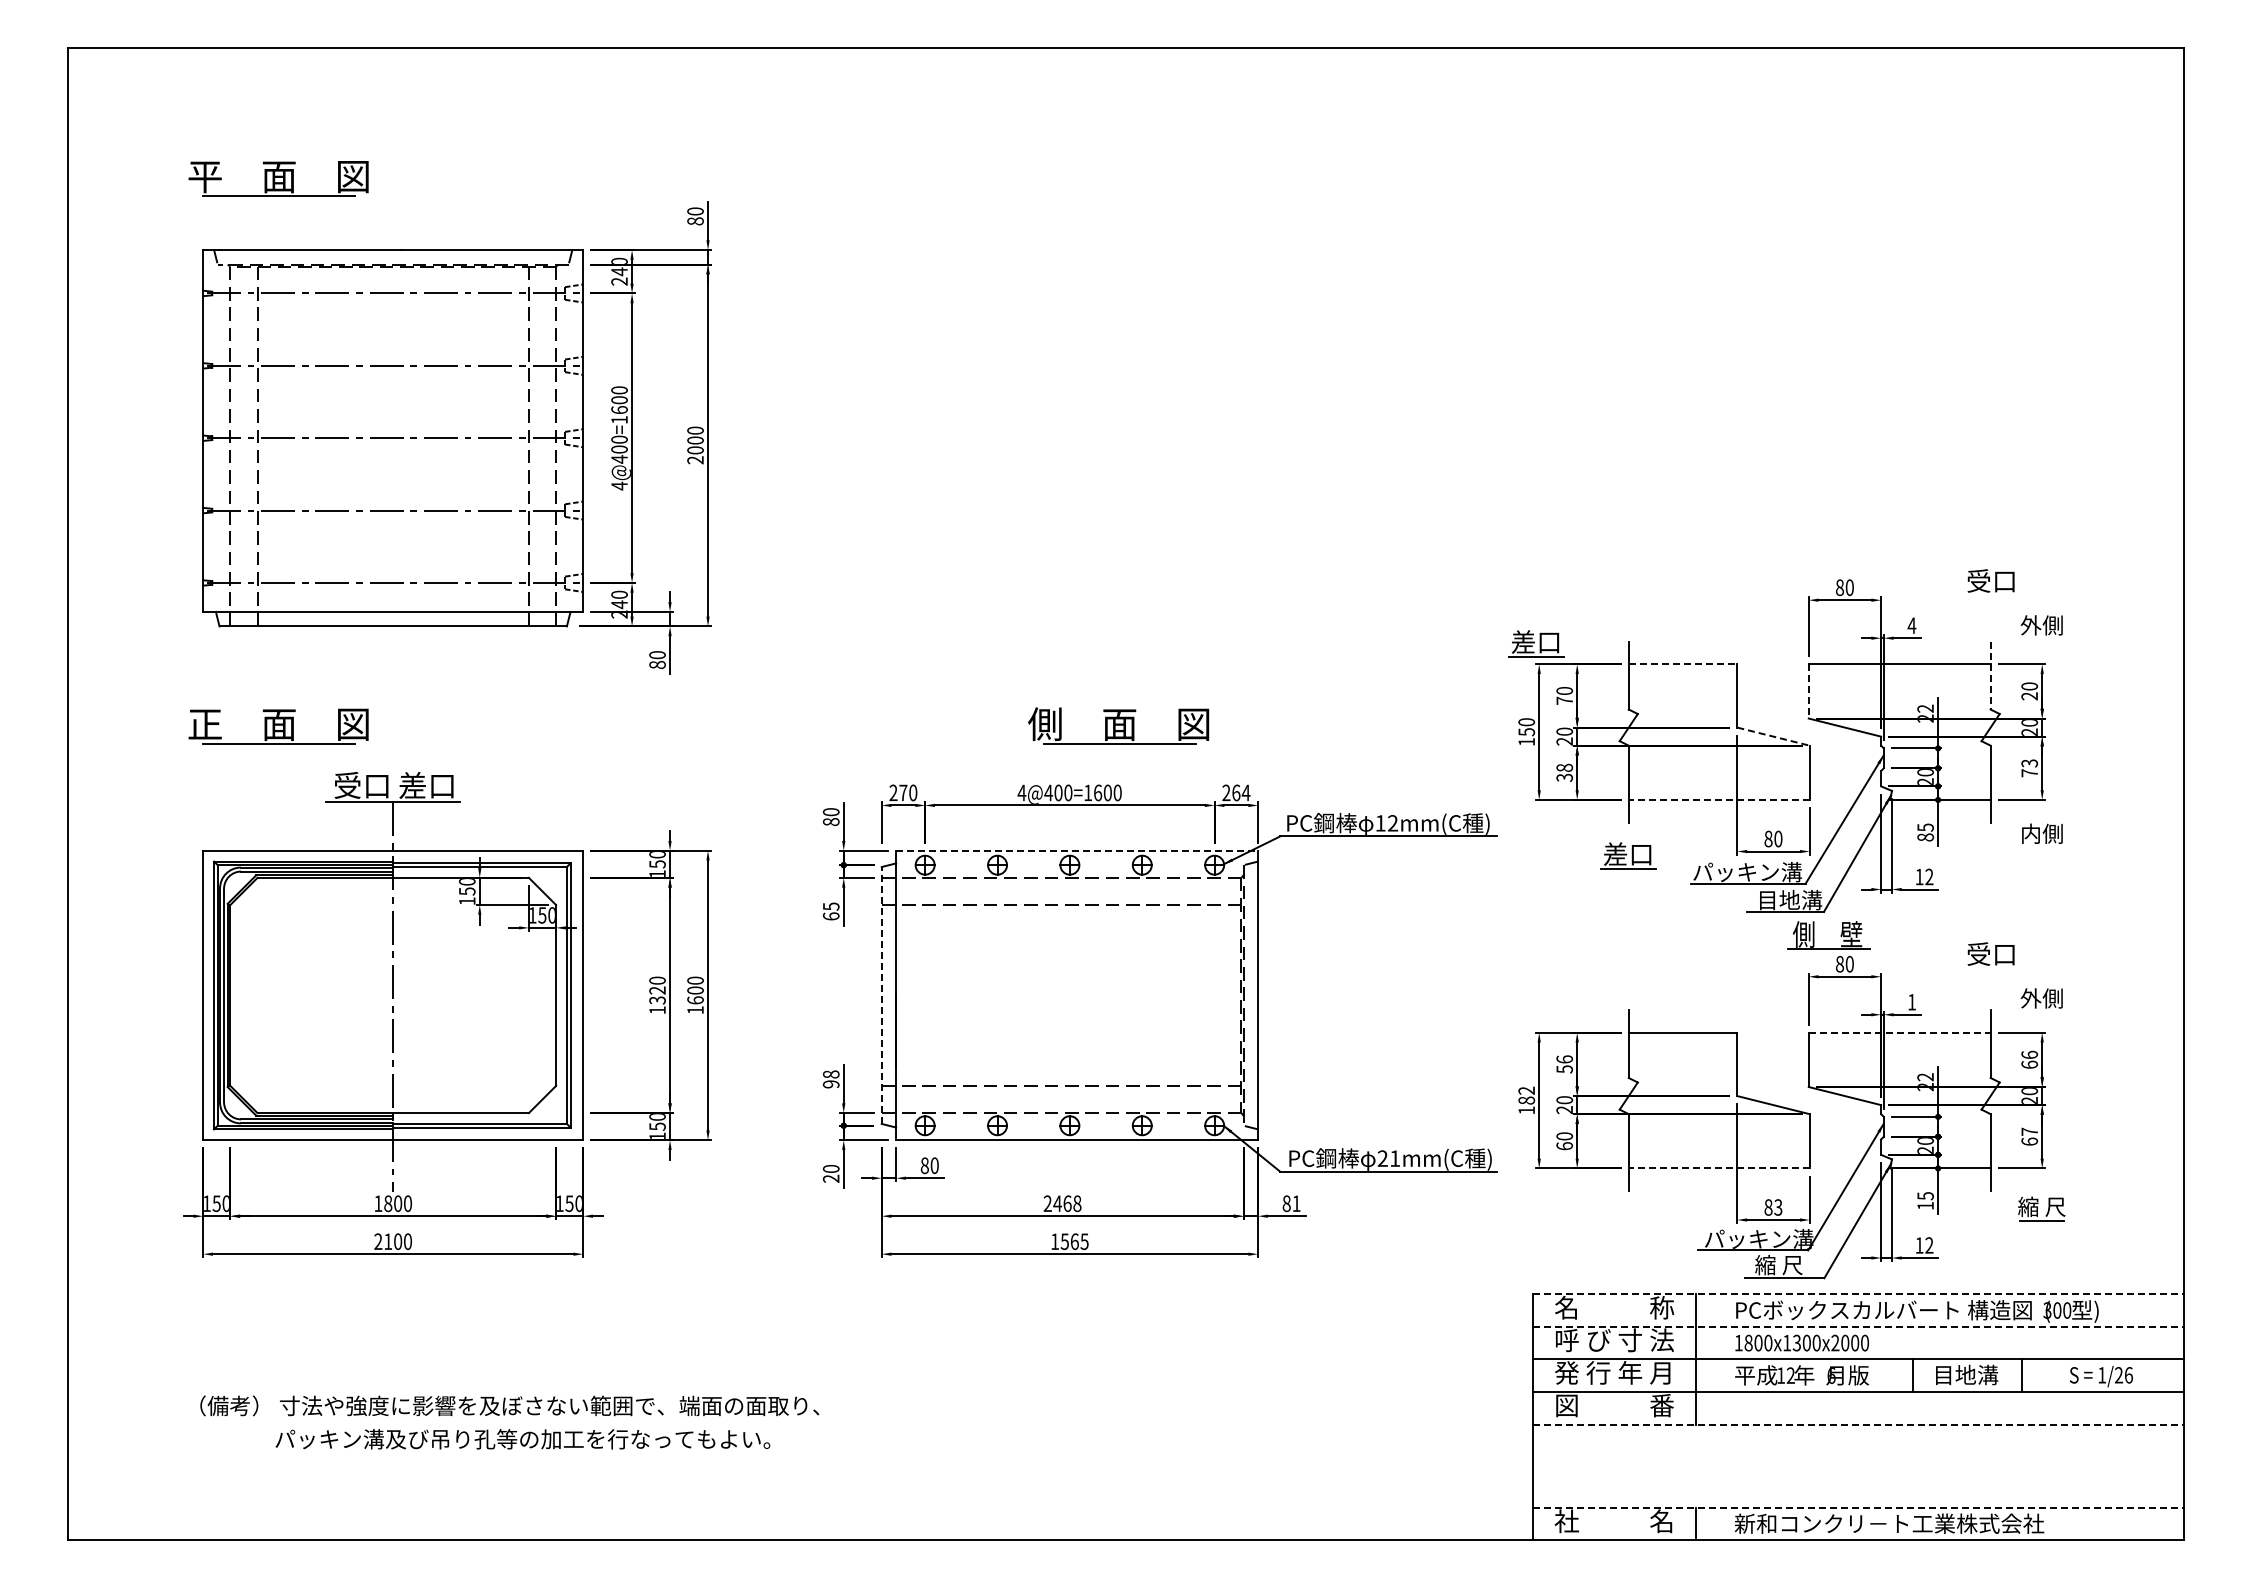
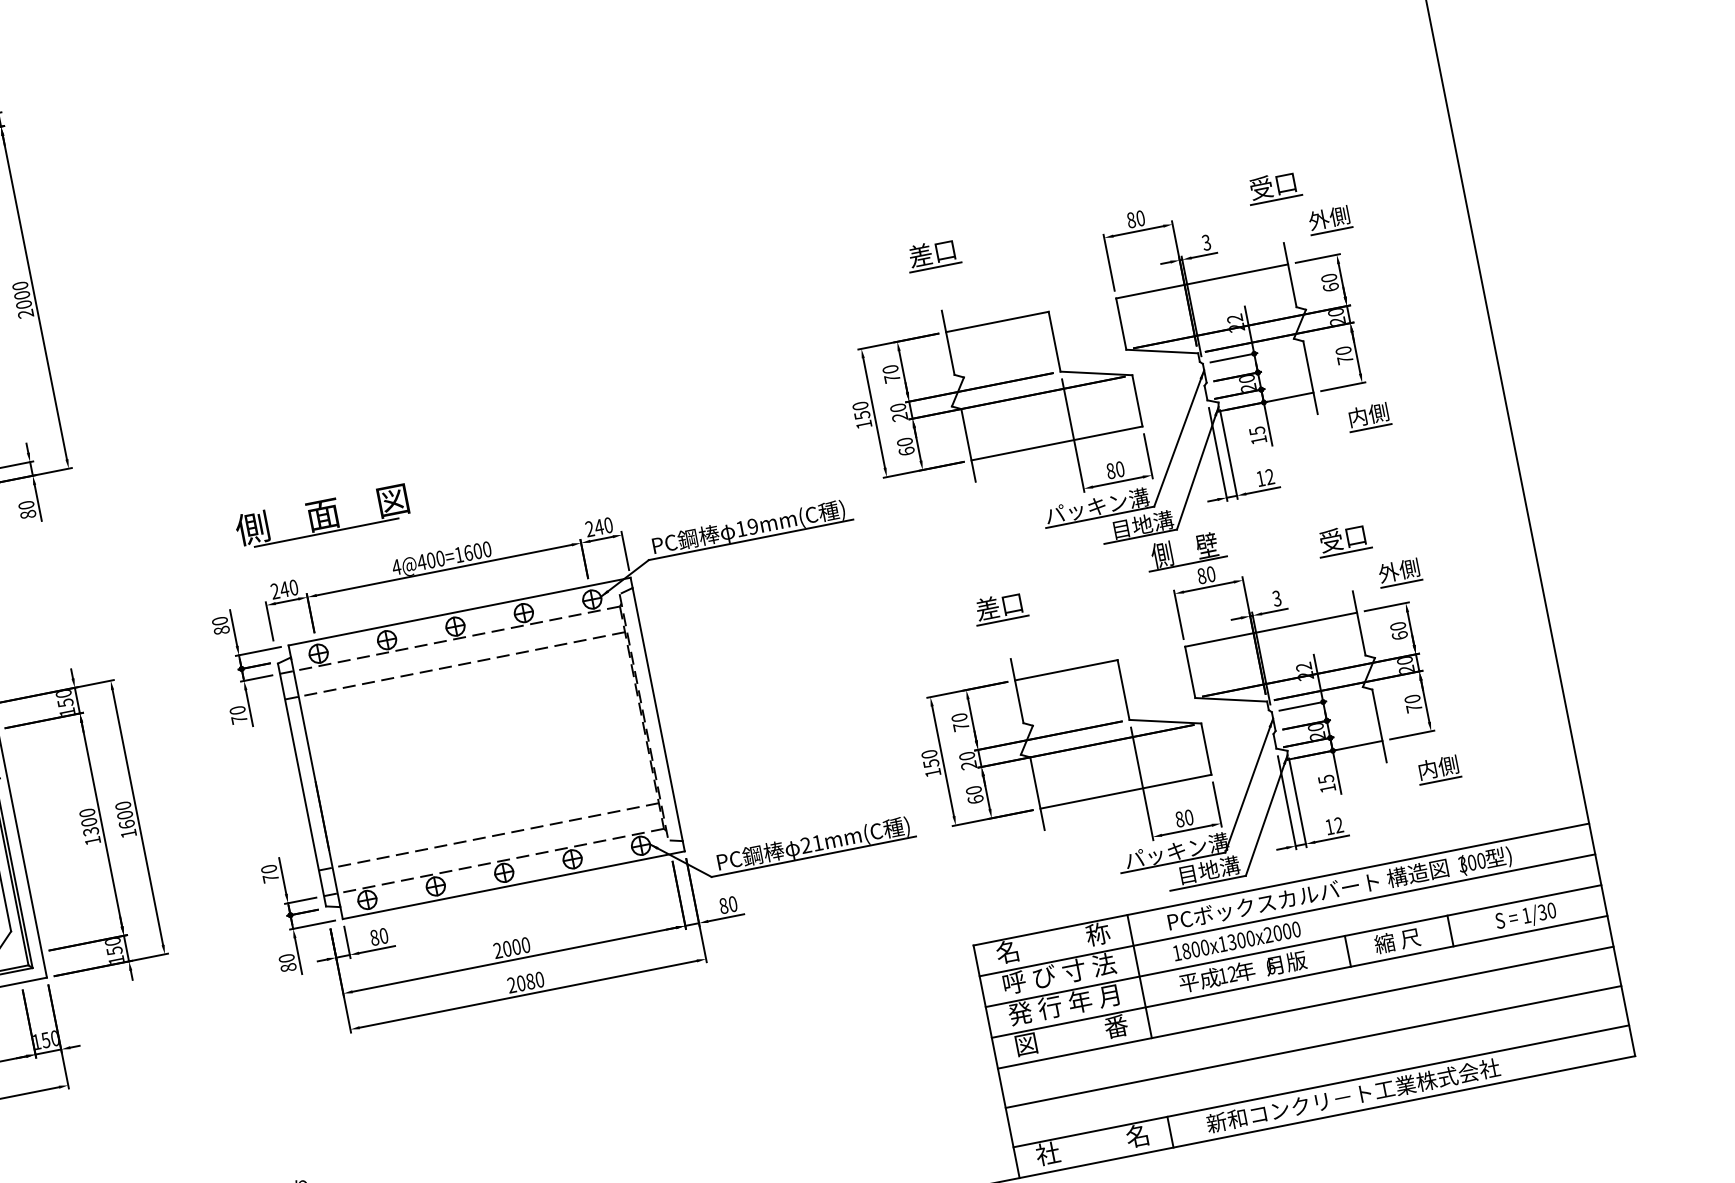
line: (1991, 596) -> (1276, 200), added
text: (1911, 625) -> (1206, 242), 4 -> 3
line: (2041, 639) -> (1331, 231), added
part: (1536, 643) -> (933, 254), moved
line: (1683, 664) -> (997, 322), dashed -> solid
line: (1990, 675) -> (1290, 275), dashed -> solid
line: (1808, 691) -> (1121, 324), dashed -> solid
text: (2029, 696) -> (1330, 287), 20 -> 60
part: (1118, 725) -> (322, 515), moved
line: (1774, 736) -> (1097, 373), dashed -> solid
text: (2029, 763) -> (1343, 350), 73 -> 70
text: (1564, 772) -> (905, 446), 38 -> 60
text: (903, 792) -> (284, 589), 270 -> 240
text: (1240, 792) -> (603, 526), 264 -> 240
line: (1718, 799) -> (1056, 443), dashed -> solid
text: (1393, 823) -> (753, 526), 12mm(C -> 19mm(C
text: (1925, 837) -> (1258, 440), 85 -> 15
line: (2041, 847) -> (1370, 428), added
line: (1077, 850) -> (459, 611), dashed -> solid
part: (1628, 855) -> (1000, 607), moved
text: (830, 911) -> (237, 715), 65 -> 70
line: (1991, 969) -> (1346, 552), added
text: (657, 990) -> (89, 822), 1320 -> 1300
line: (881, 994) -> (301, 784), dashed -> solid
text: (1911, 1001) -> (1276, 597), 1 -> 3
line: (2041, 1012) -> (1401, 584), added
line: (1899, 1032) -> (1270, 629), dashed -> solid
text: (2029, 1054) -> (1397, 625), 66 -> 60
text: (1564, 1064) -> (960, 722), 56 -> 70
text: (830, 1079) -> (269, 873), 98 -> 70
text: (1526, 1095) -> (930, 758), 182 -> 150
text: (2029, 1136) -> (1413, 703), 67 -> 70
line: (1718, 1168) -> (1125, 791), dashed -> solid
text: (831, 1178) -> (288, 967), 20 -> 80
text: (1067, 1203) -> (516, 946), 2468 -> 2000
text: (1296, 1203) -> (732, 903), 81 -> 80
text: (2041, 1206) -> (1437, 767), 縮 尺 -> 内側
text: (1778, 1207) -> (1189, 817), 83 -> 80
text: (1069, 1241) -> (525, 982), 1565 -> 2080
text: (1787, 1264) -> (1208, 869), 縮 尺 -> 目地溝
line: (1858, 1294) -> (1281, 884), dashed -> solid
line: (1858, 1326) -> (1287, 915), dashed -> solid
text: (1967, 1374) -> (1399, 940), 目地溝 -> 縮 尺
text: (2123, 1375) -> (1546, 911), 1/26 -> 1/30
line: (1858, 1424) -> (1305, 1007), dashed -> solid
line: (1858, 1466) -> (1313, 1047), added
line: (1858, 1507) -> (1321, 1086), dashed -> solid

